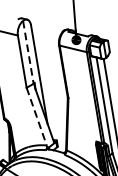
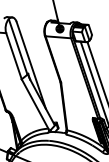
line: (28, 53) -> (18, 47), dashed -> solid
line: (37, 117) -> (35, 104), dashed -> solid

